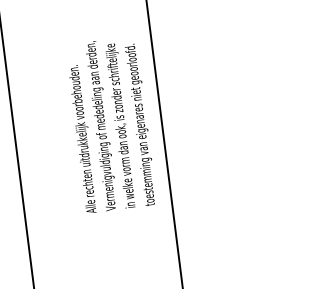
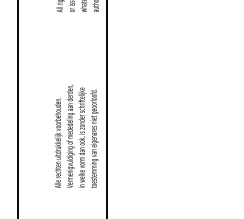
text: (111, 123) -> (76, 135), moved

